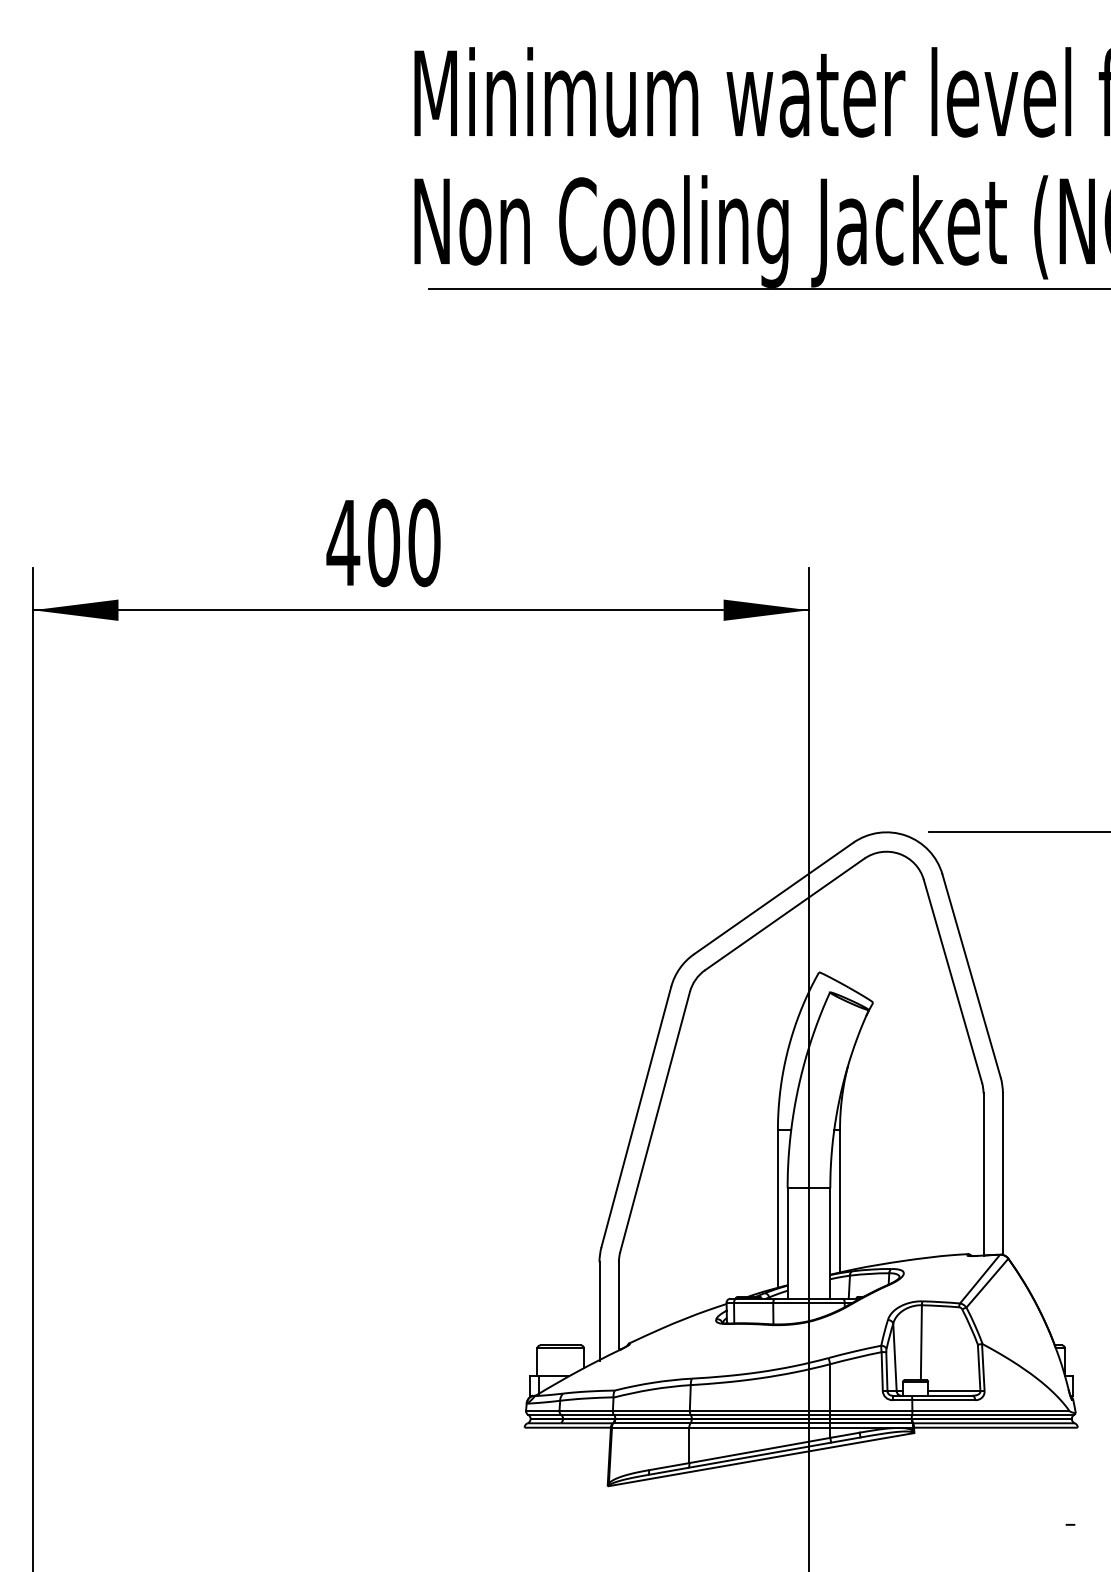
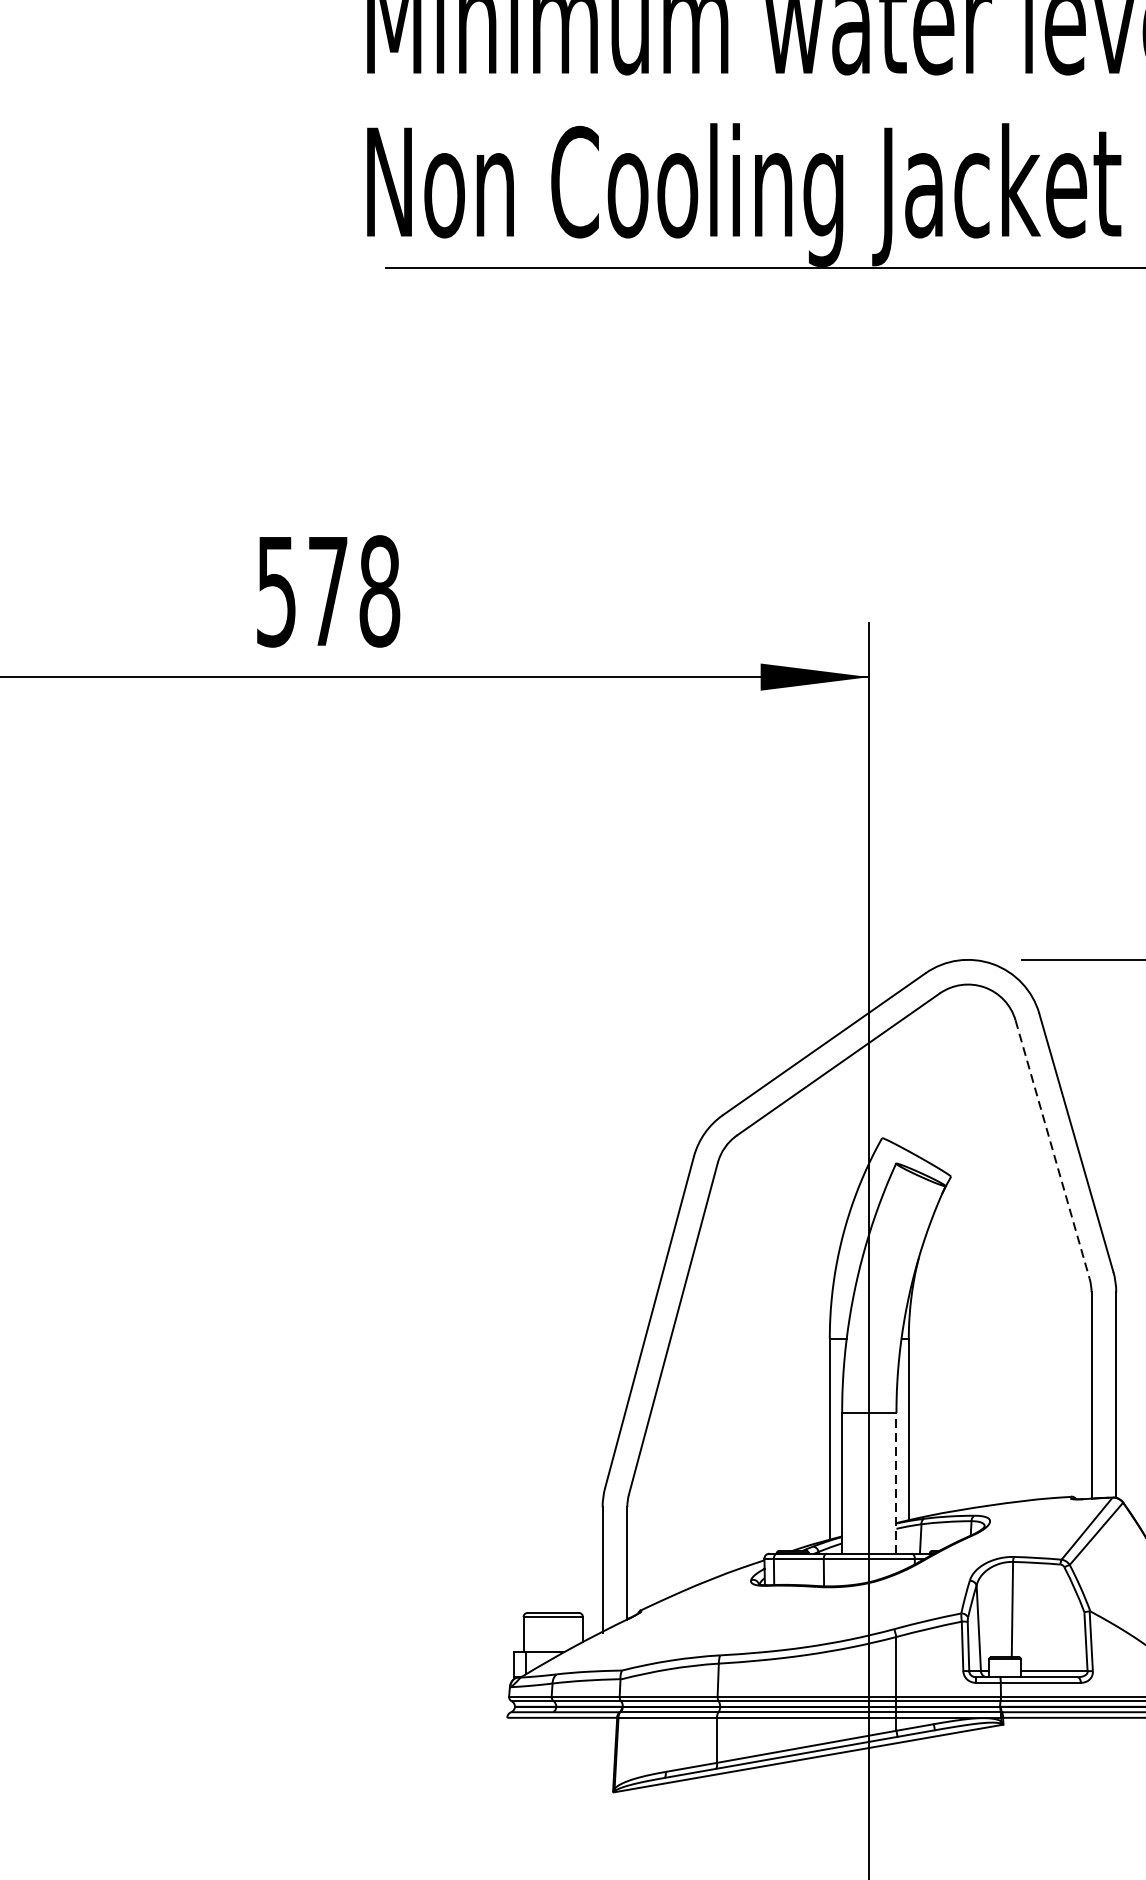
text: (383, 542) -> (327, 590), 400 -> 578
line: (952, 981) -> (1052, 1149), solid -> dashed
line: (830, 1243) -> (896, 1483), solid -> dashed

